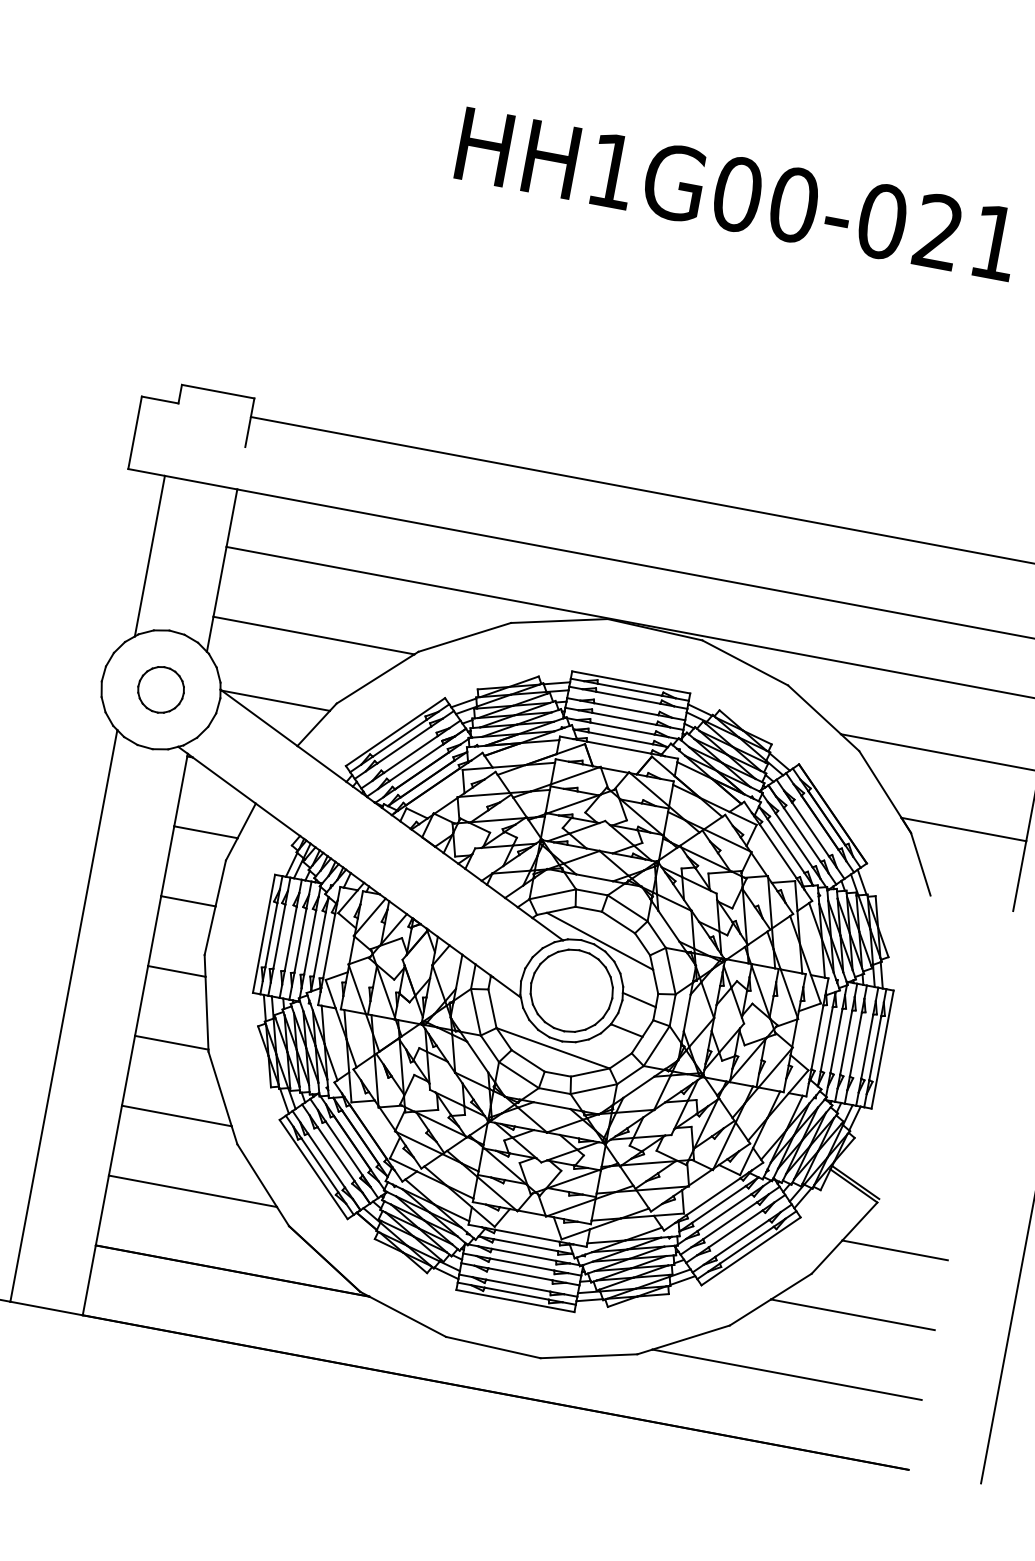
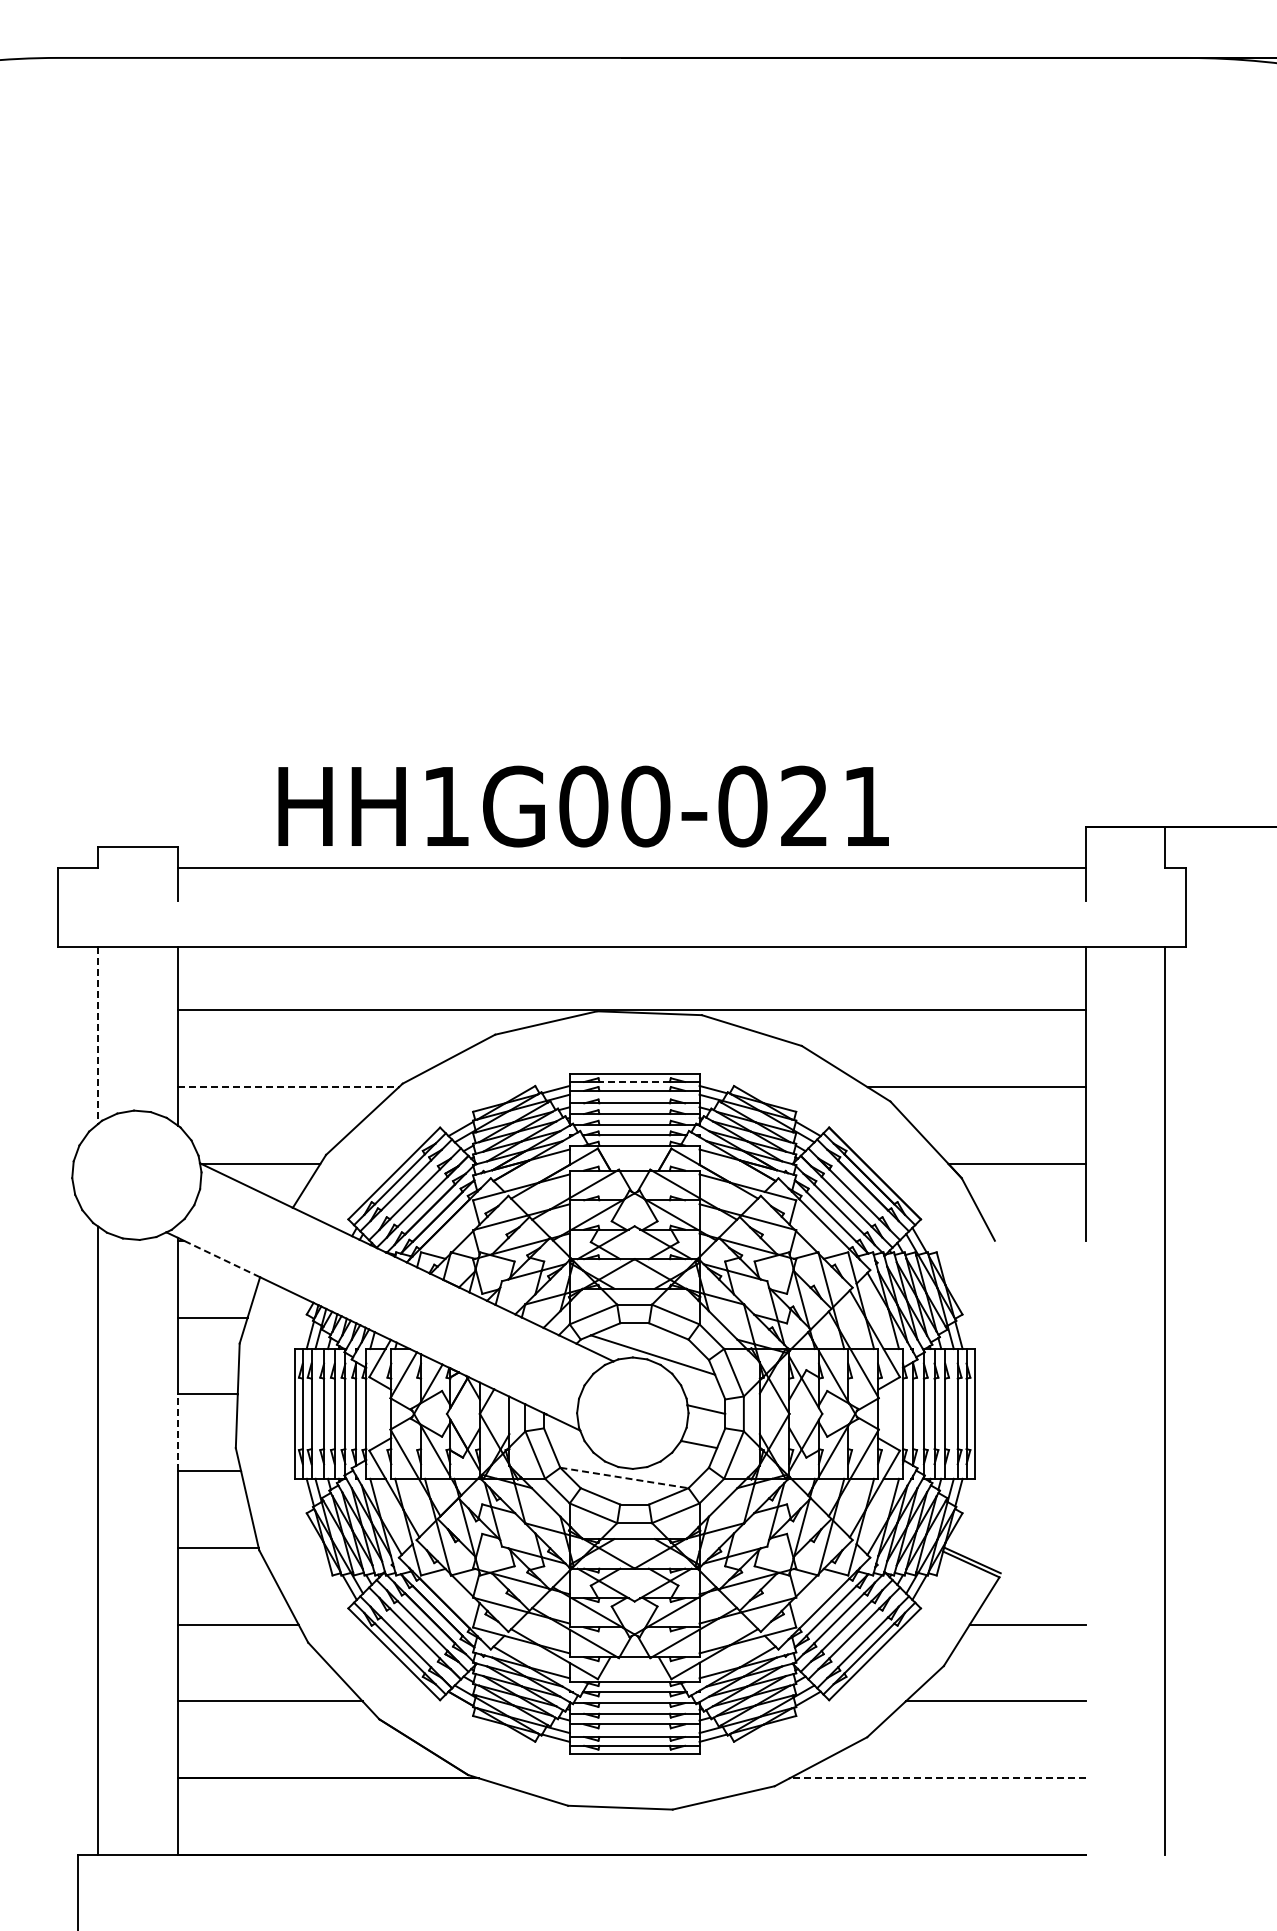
text: (737, 194) -> (583, 806), moved
line: (149, 557) -> (98, 1036), solid -> dashed
line: (313, 635) -> (288, 1087), solid -> dashed
part: (160, 690) -> (136, 1175), removed
line: (629, 690) -> (634, 1082), solid -> dashed
line: (223, 779) -> (221, 1258), solid -> dashed
line: (155, 930) -> (178, 1432), solid -> dashed
part: (571, 990) -> (632, 1412), removed
line: (553, 1048) -> (624, 1478), solid -> dashed
line: (786, 1375) -> (937, 1778), solid -> dashed

